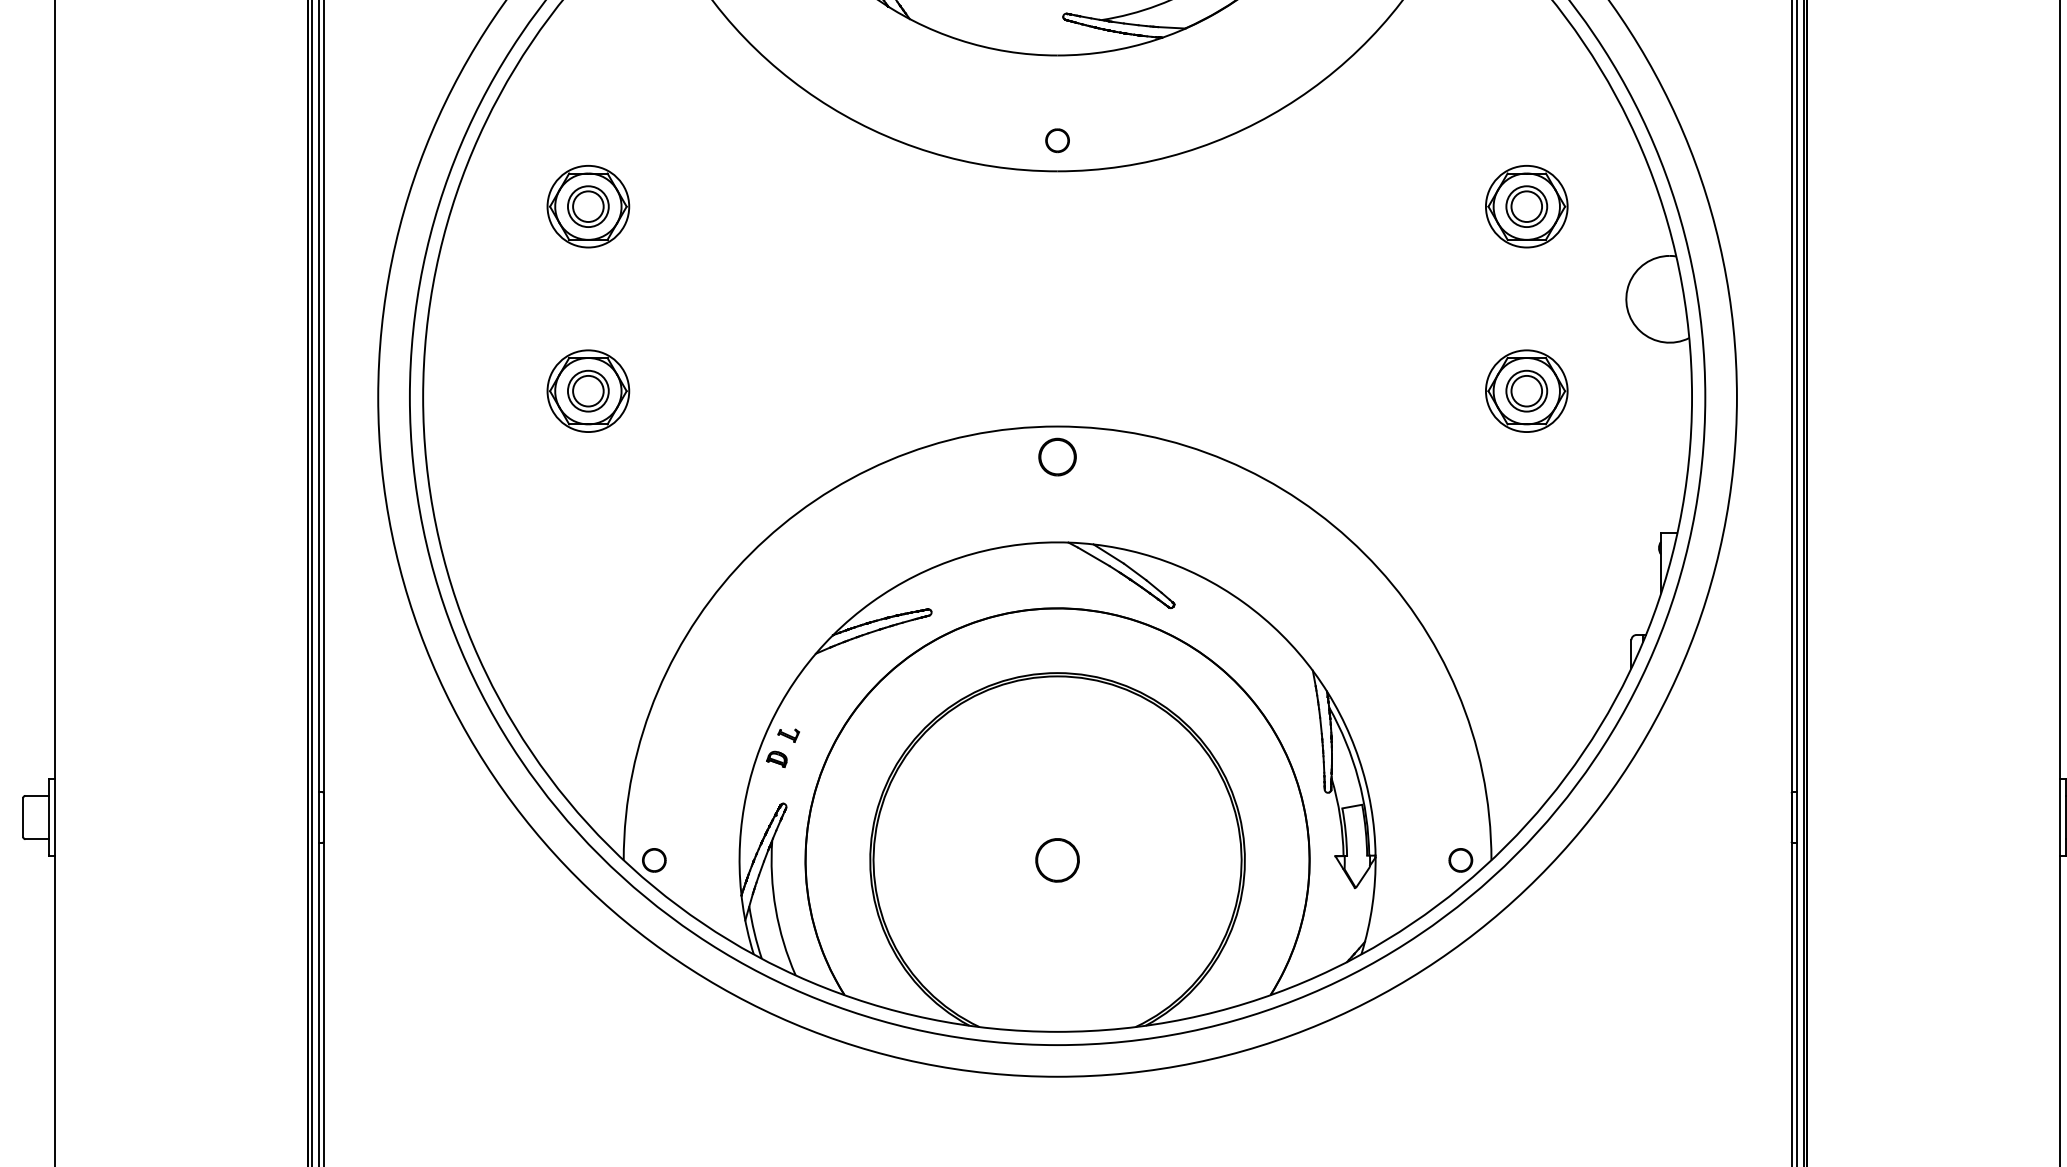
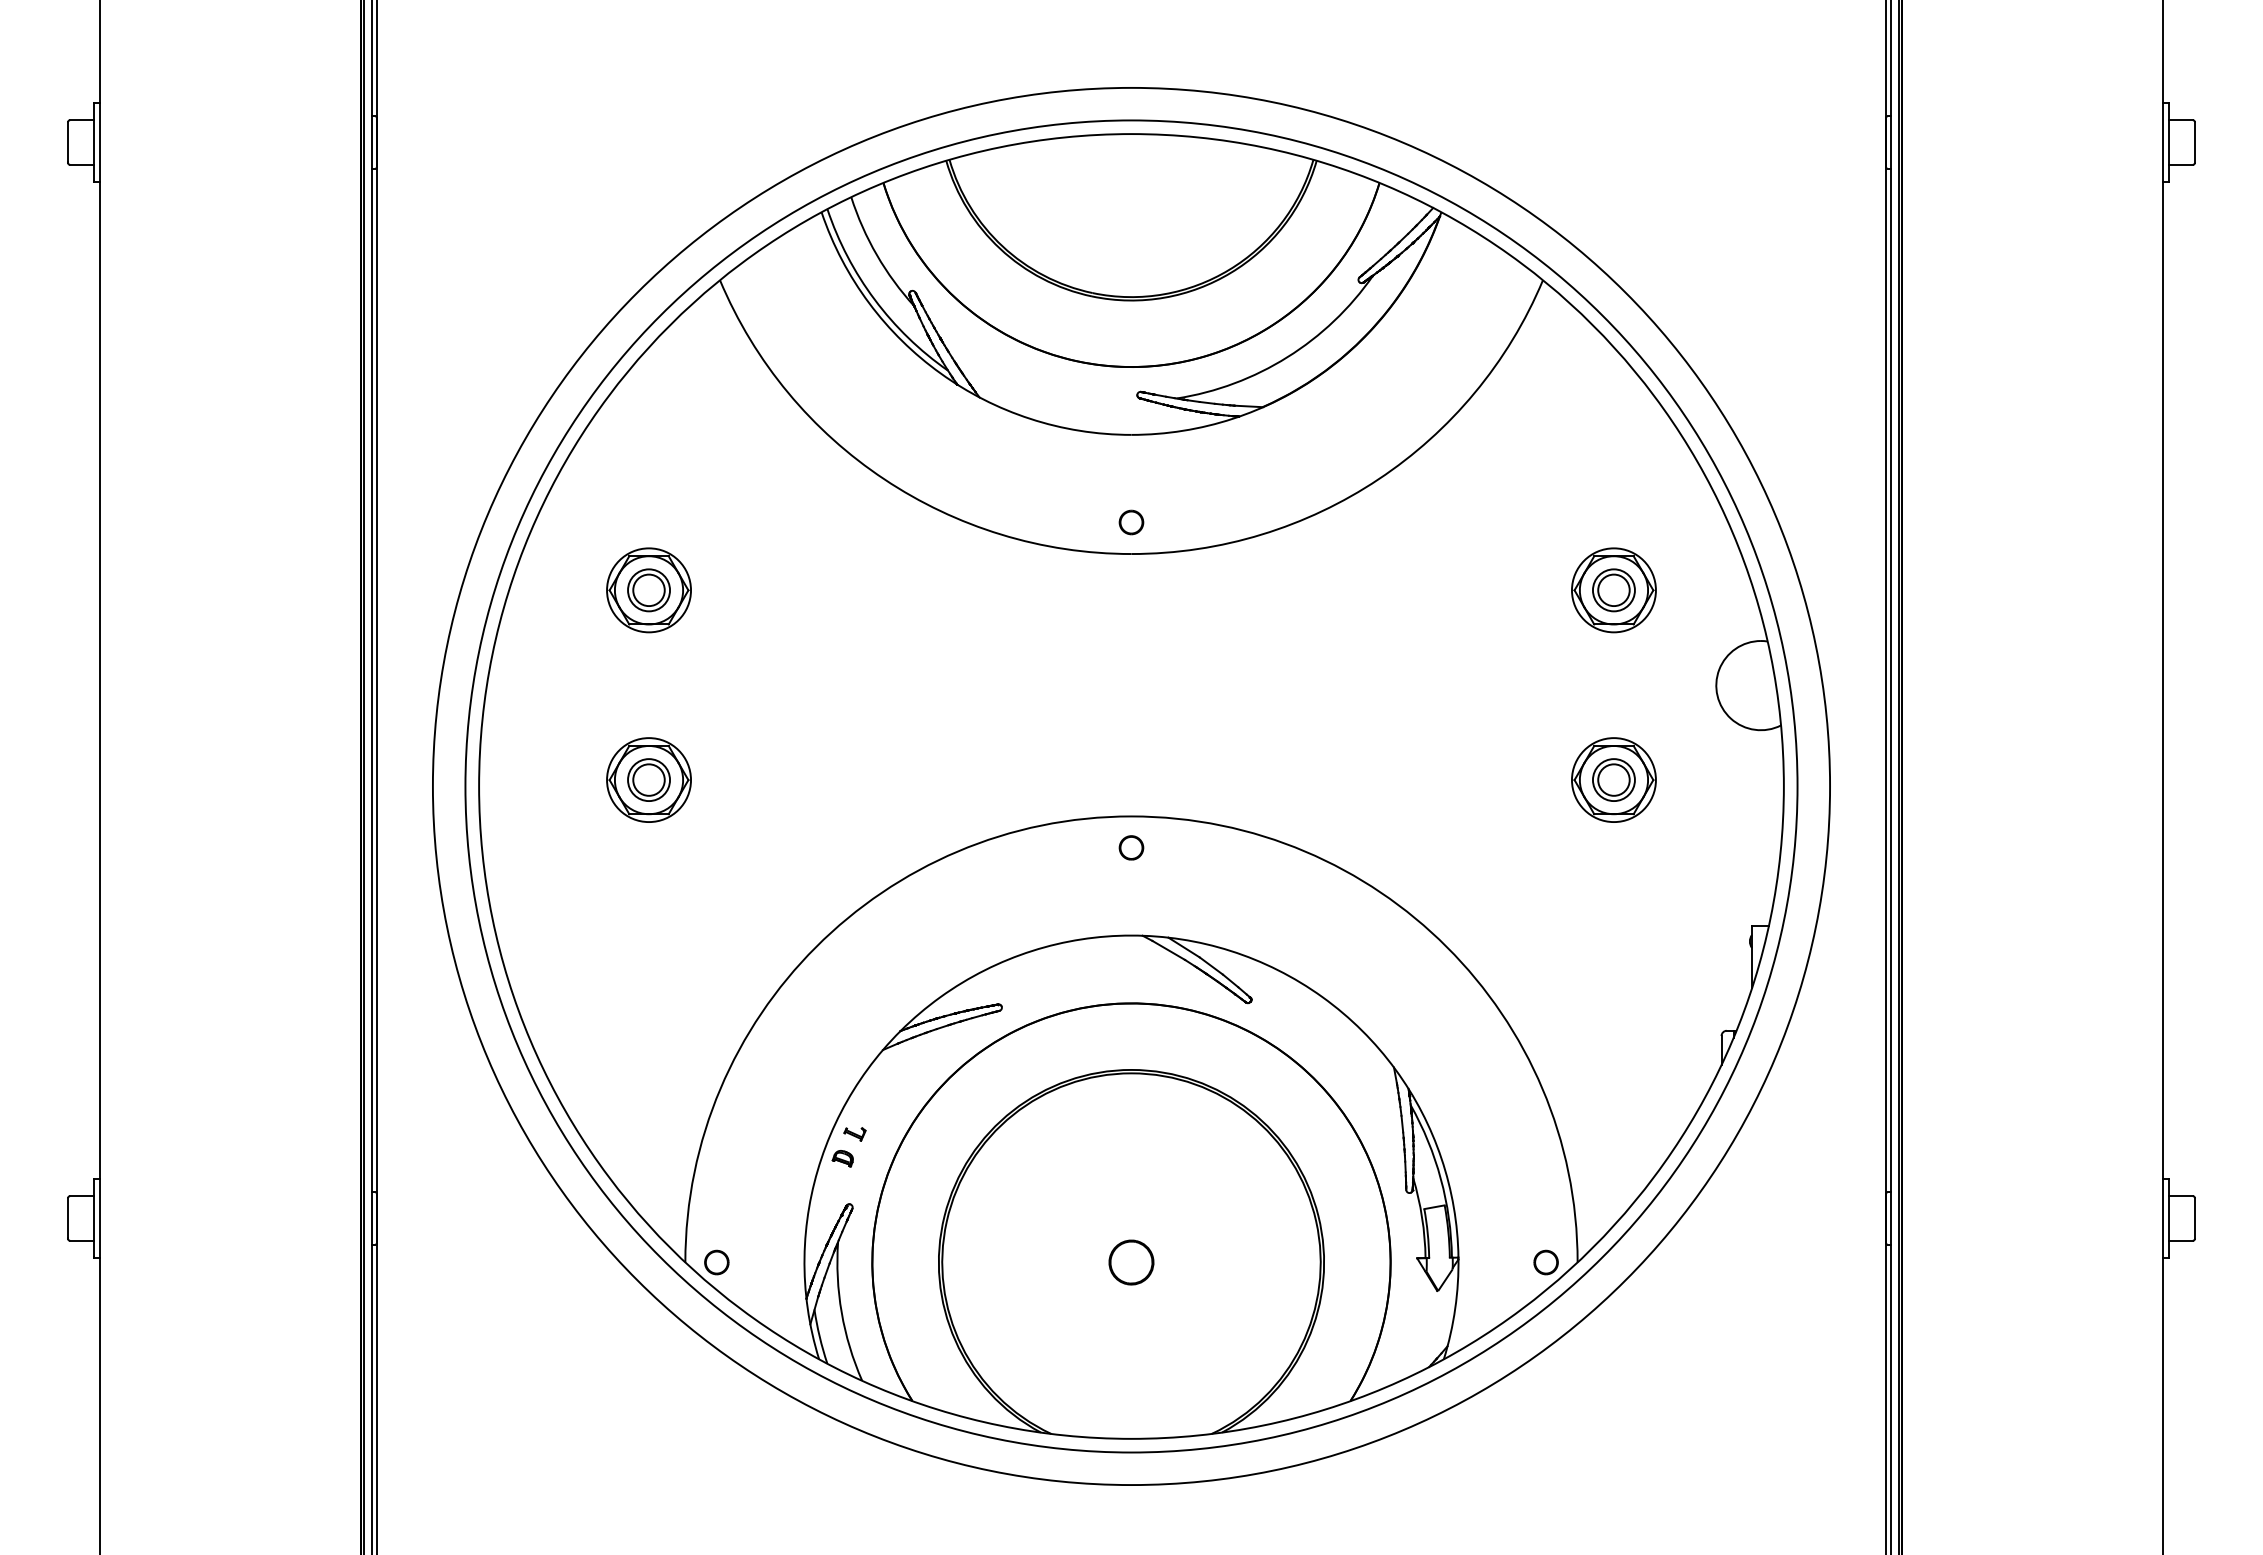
part: (1057, 456) -> (1131, 847), size x0.62

